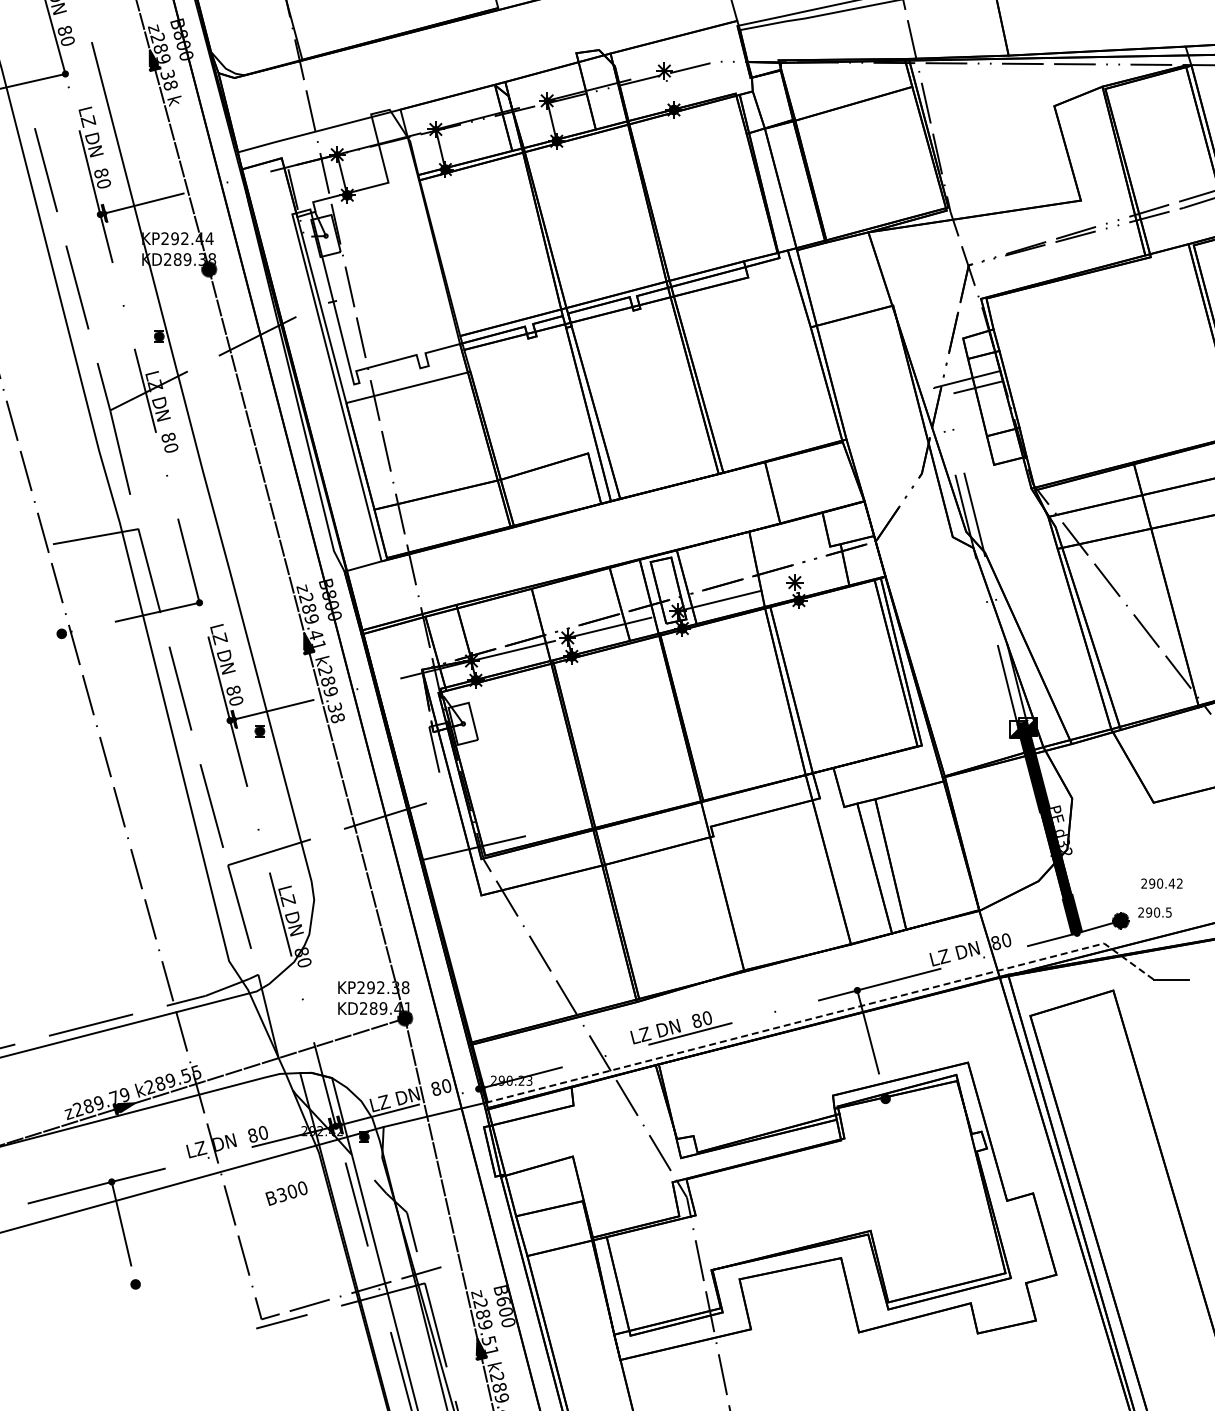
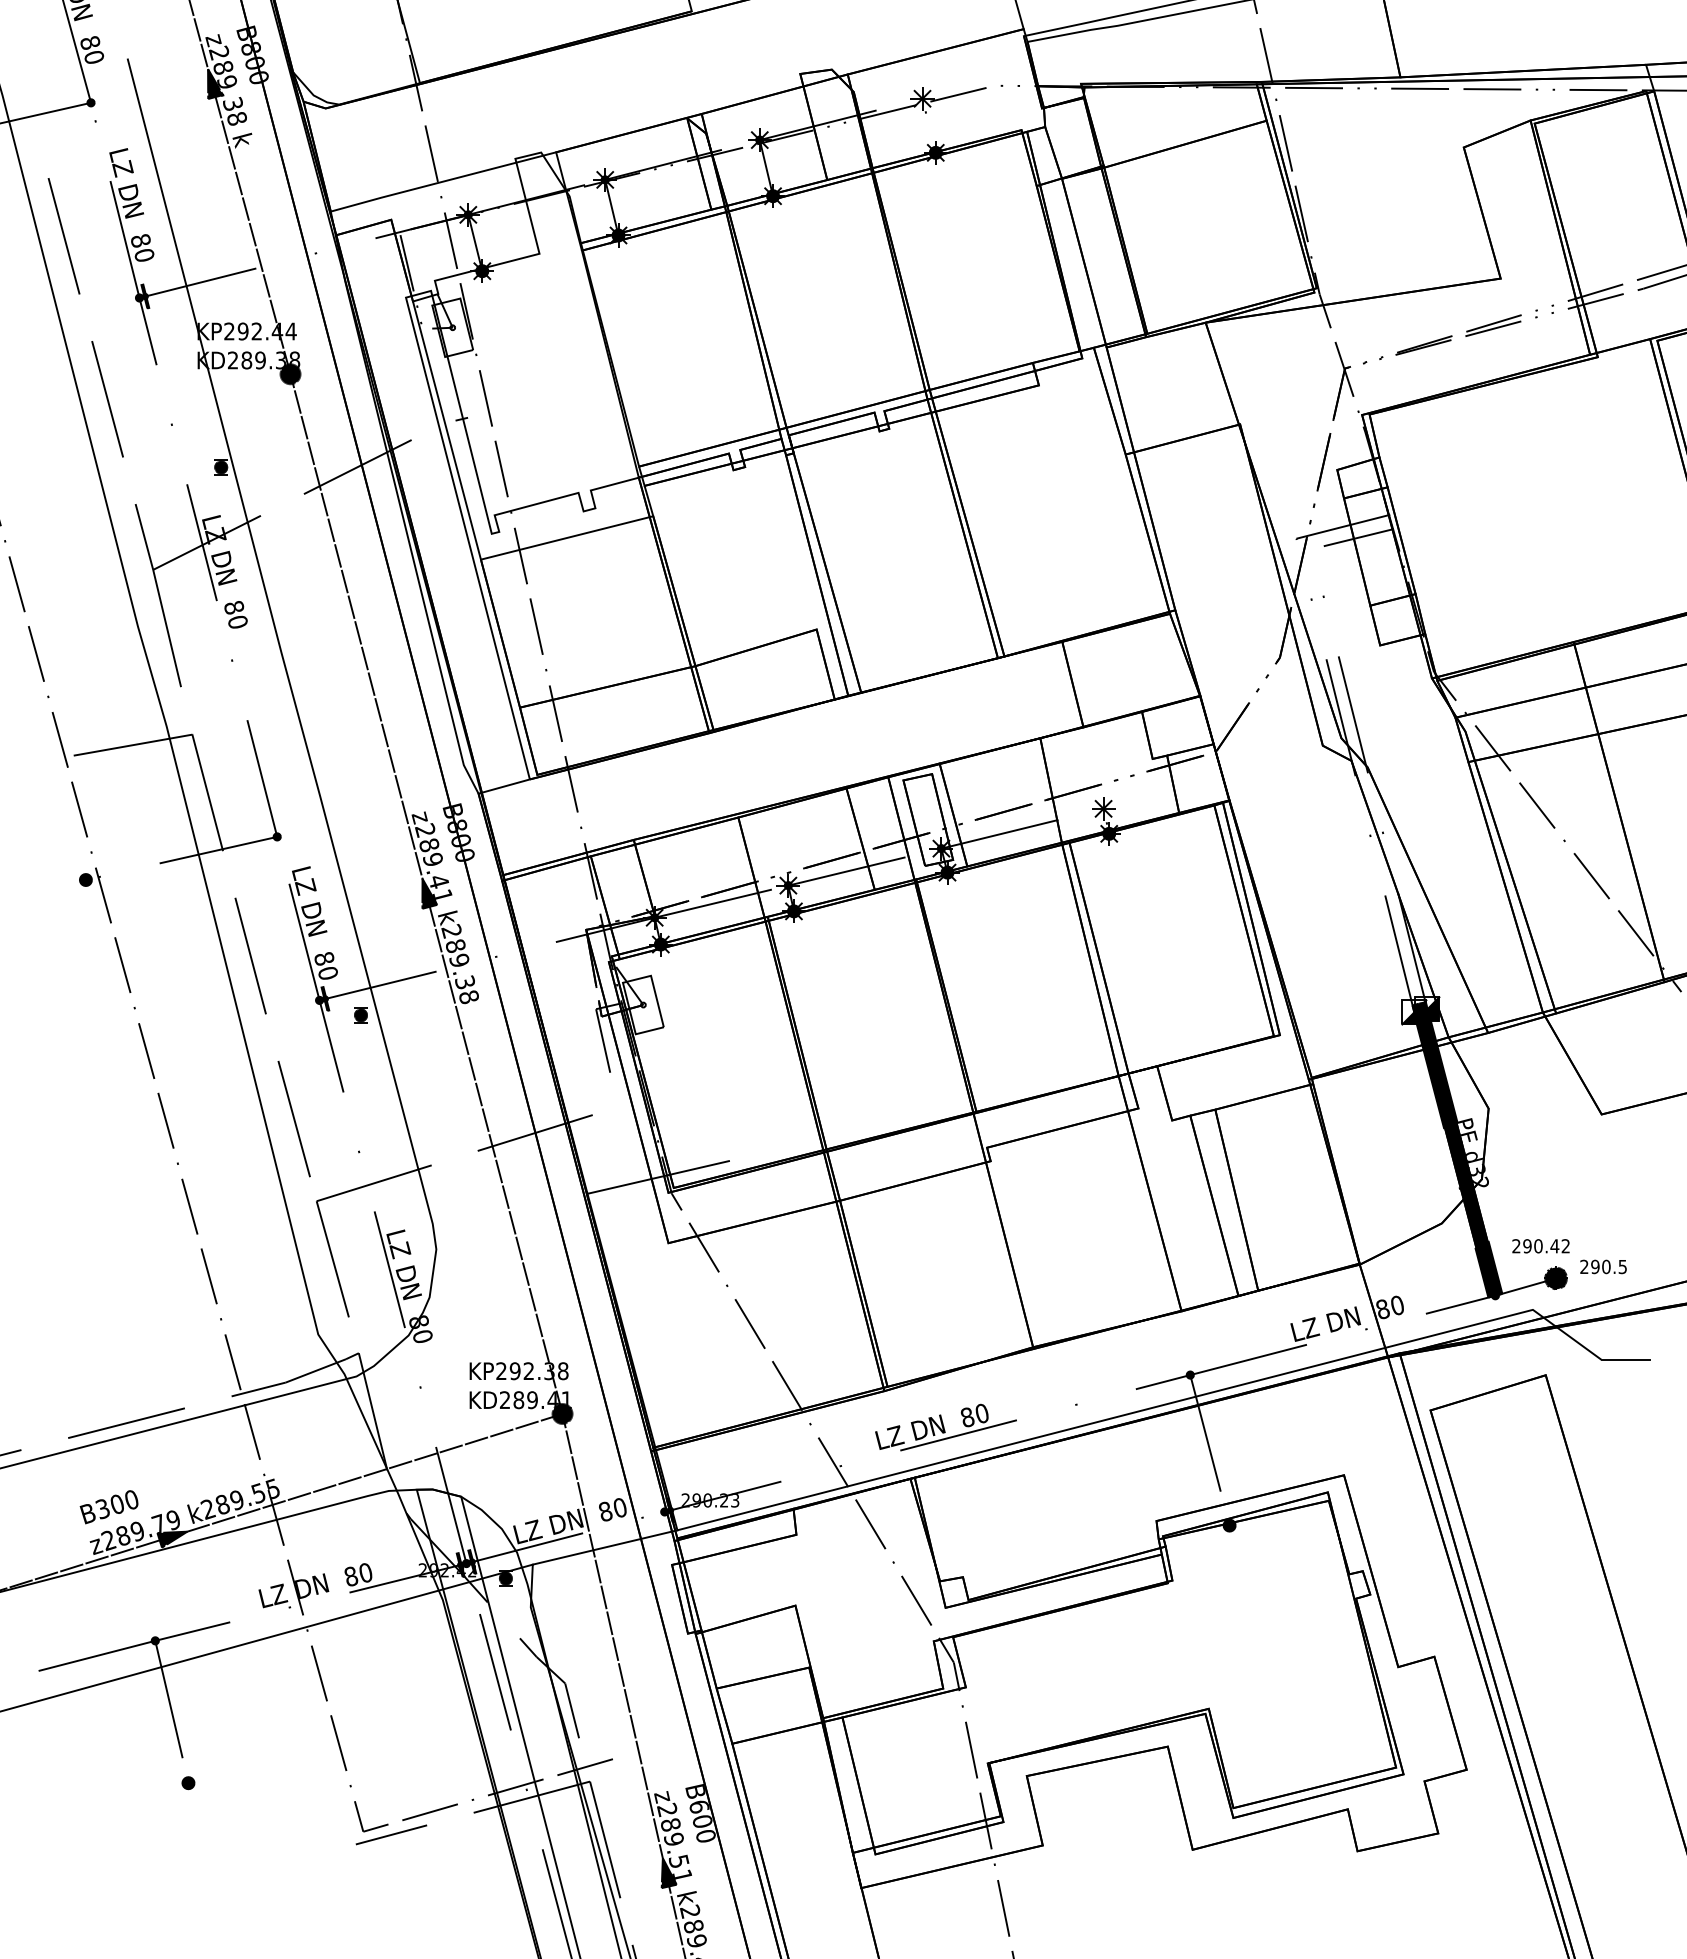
text: (1161, 883) -> (1540, 1246), moved
line: (826, 1015) -> (1147, 1409), dashed -> solid
text: (286, 1193) -> (109, 1507), moved

